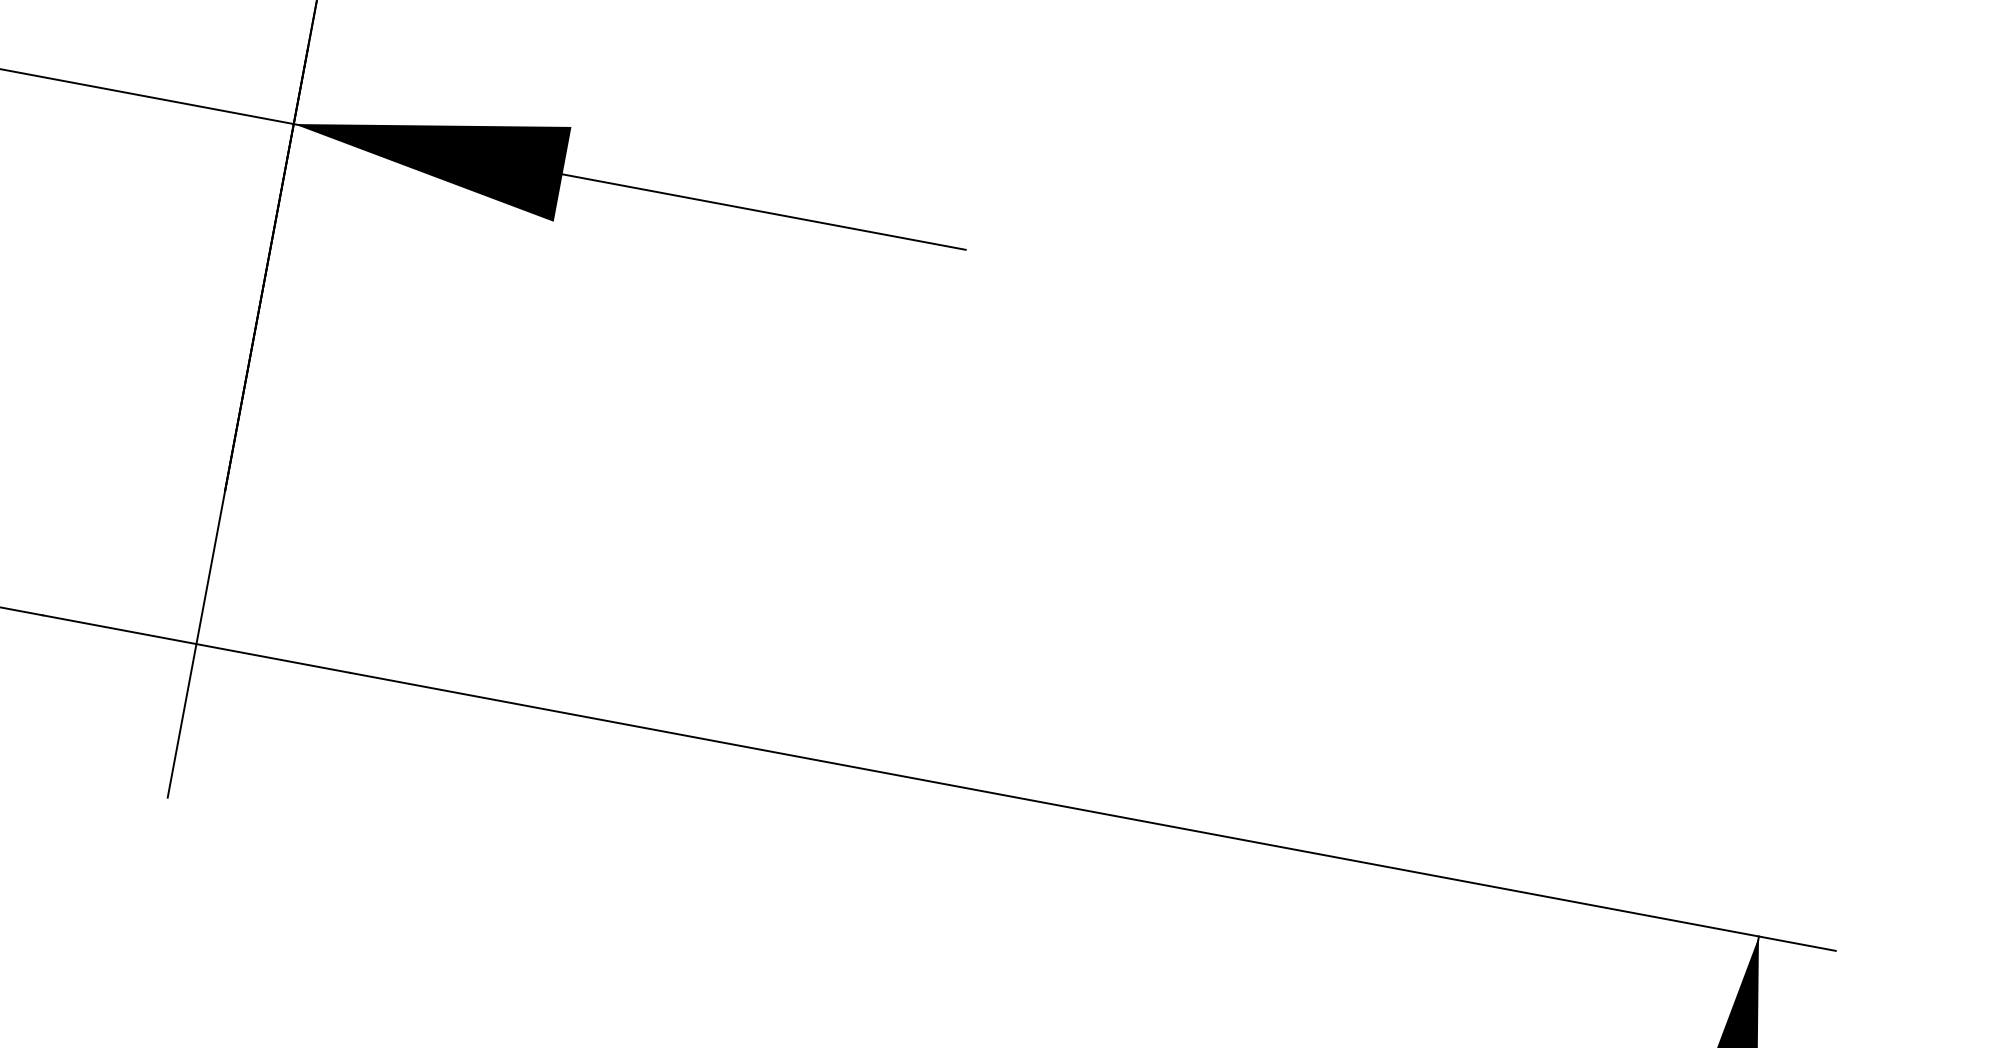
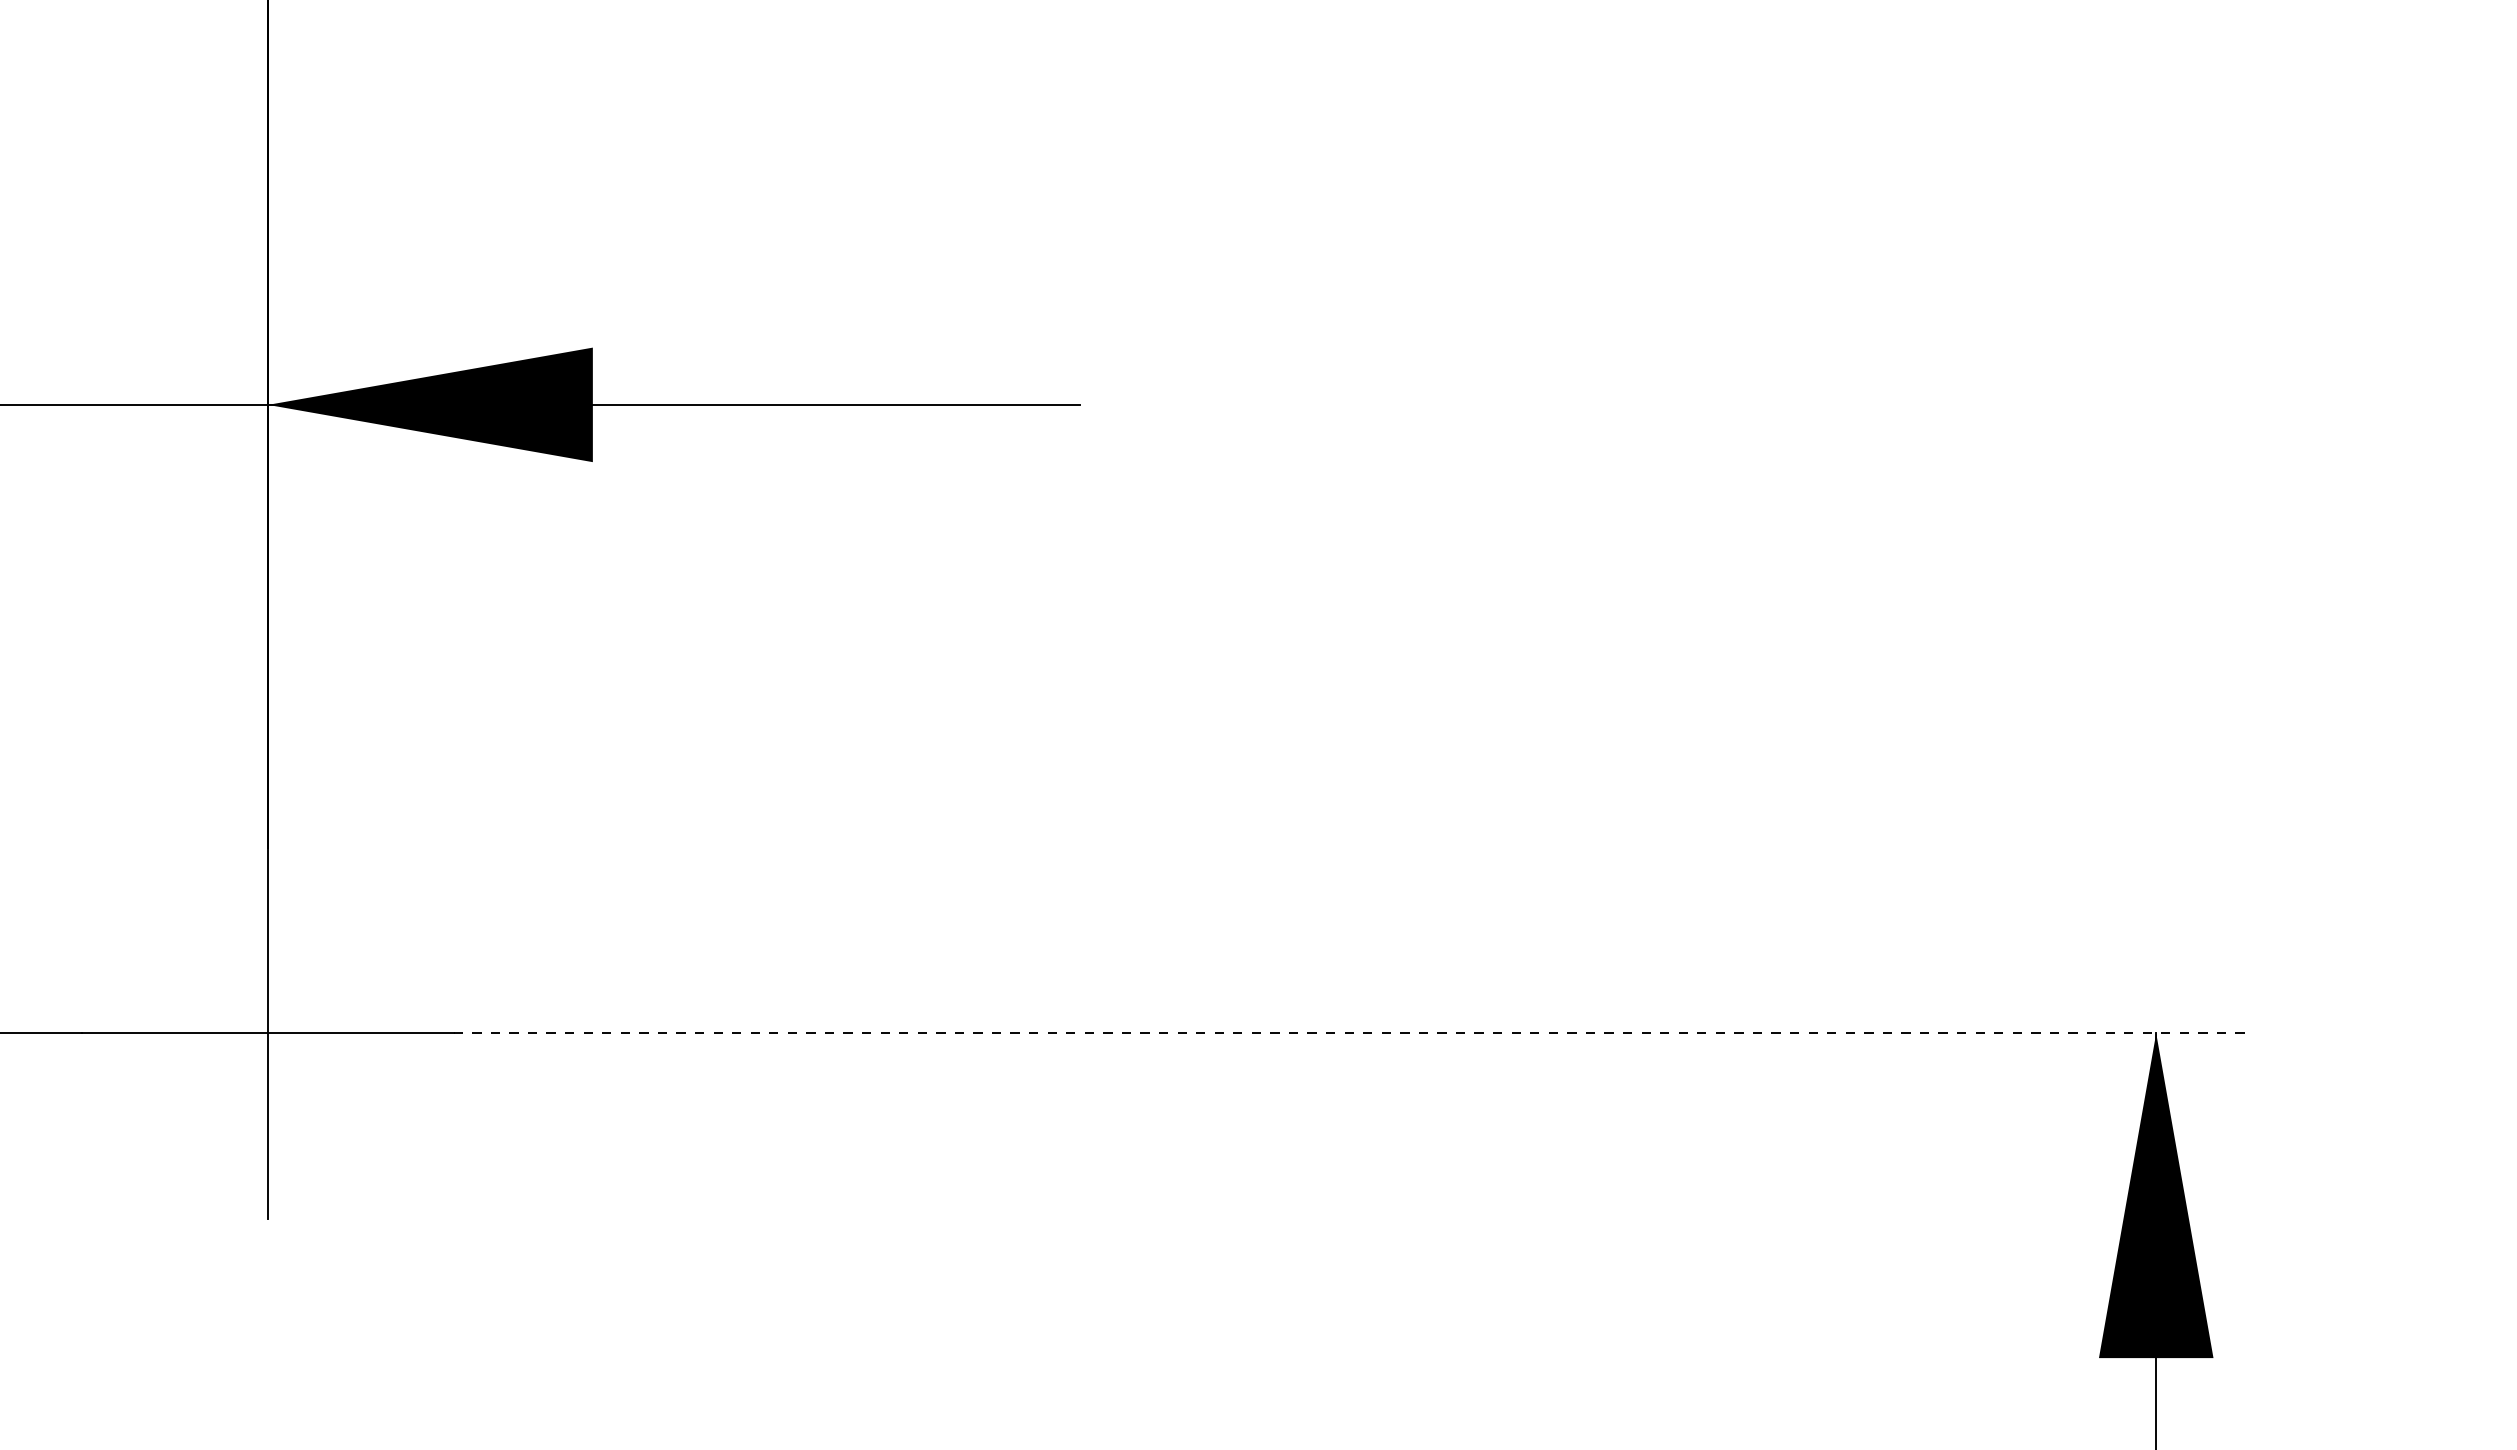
line: (1093, 812) -> (1351, 1033), solid -> dashed

